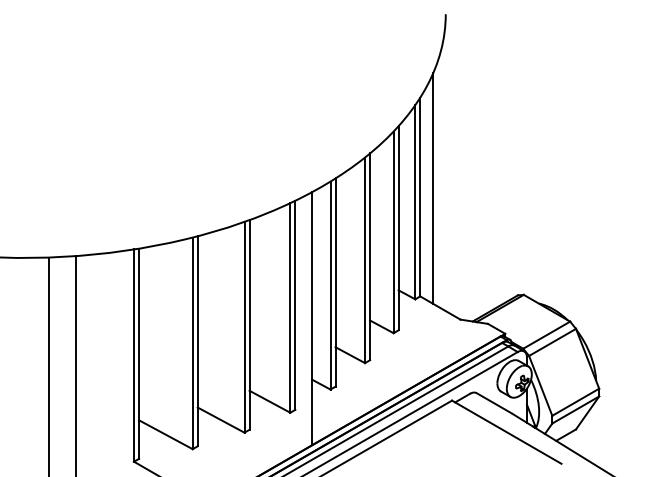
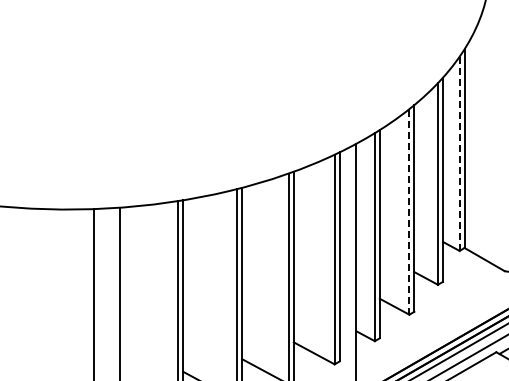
line: (433, 188) -> (477, 140), removed
line: (415, 201) -> (459, 153), solid -> dashed
line: (365, 260) -> (409, 212), solid -> dashed

